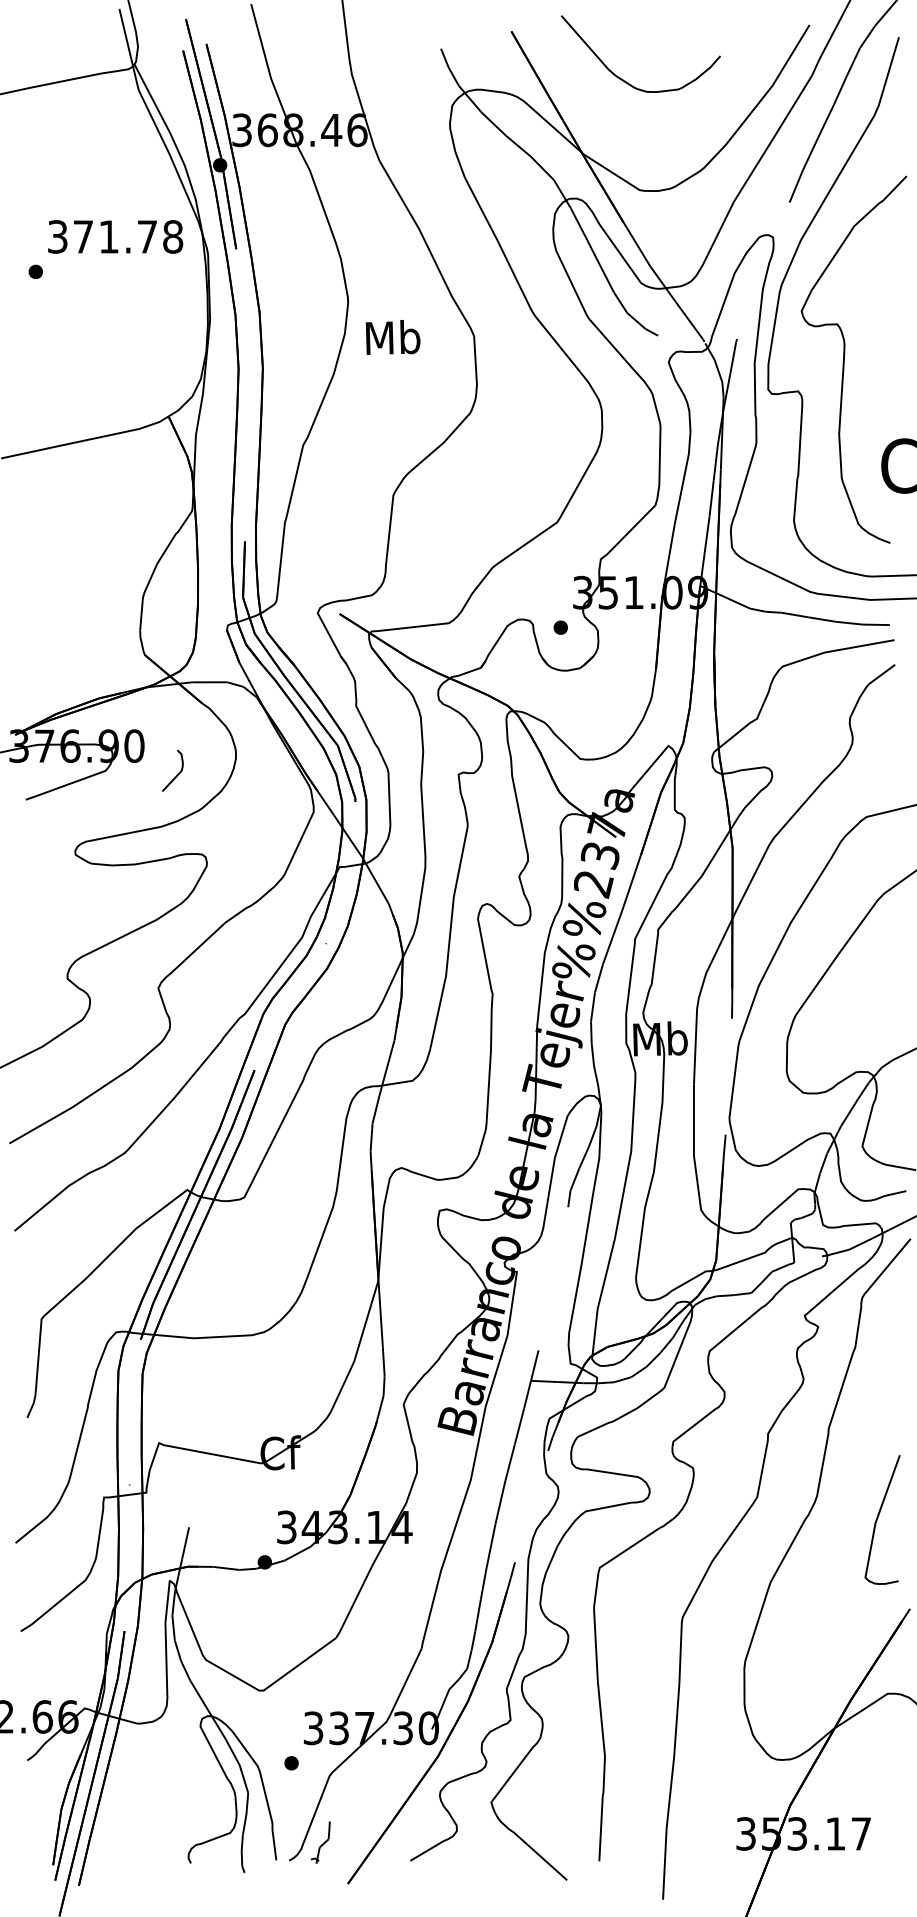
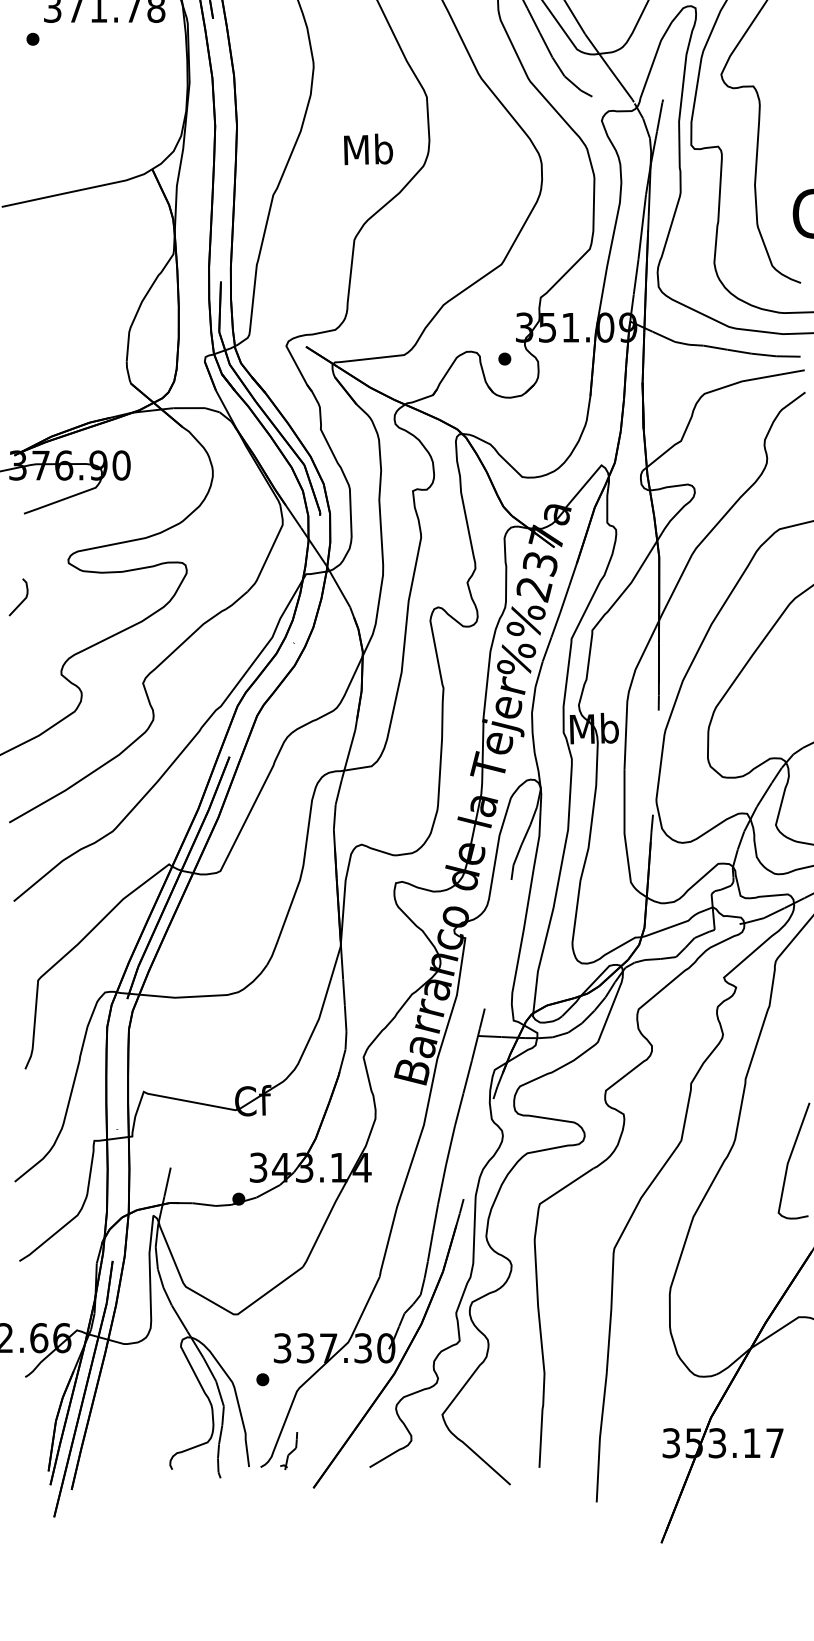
text: (392, 337) -> (367, 149), moved
curve: (177, 773) -> (22, 599), moved

